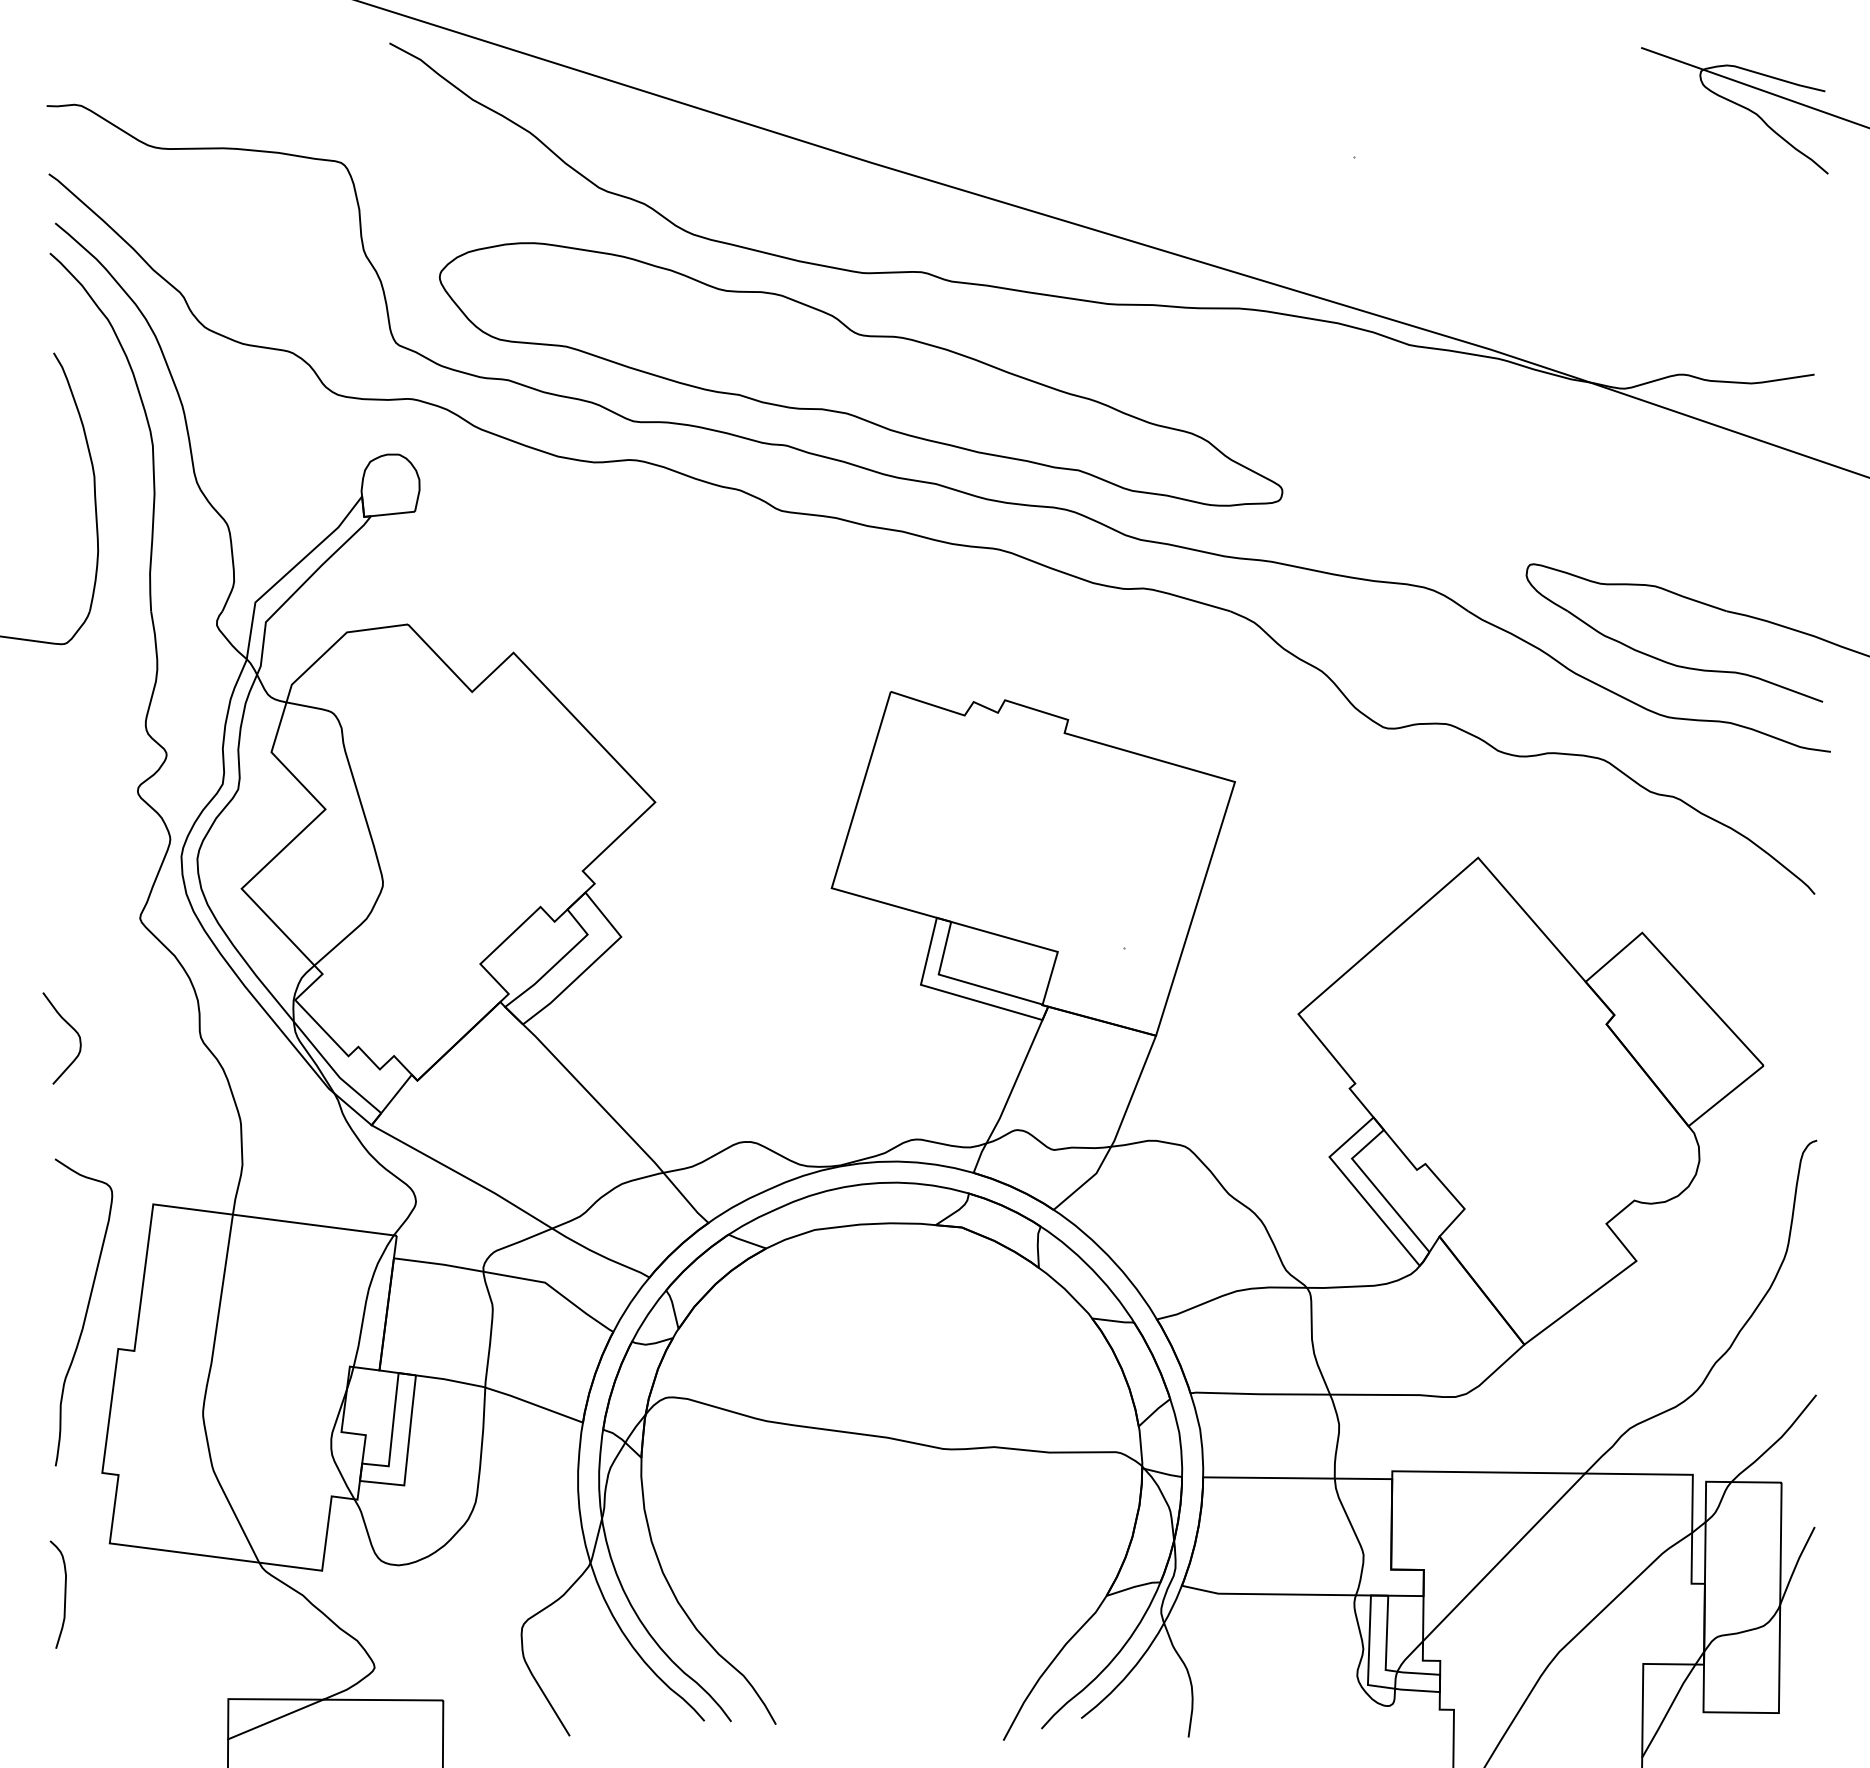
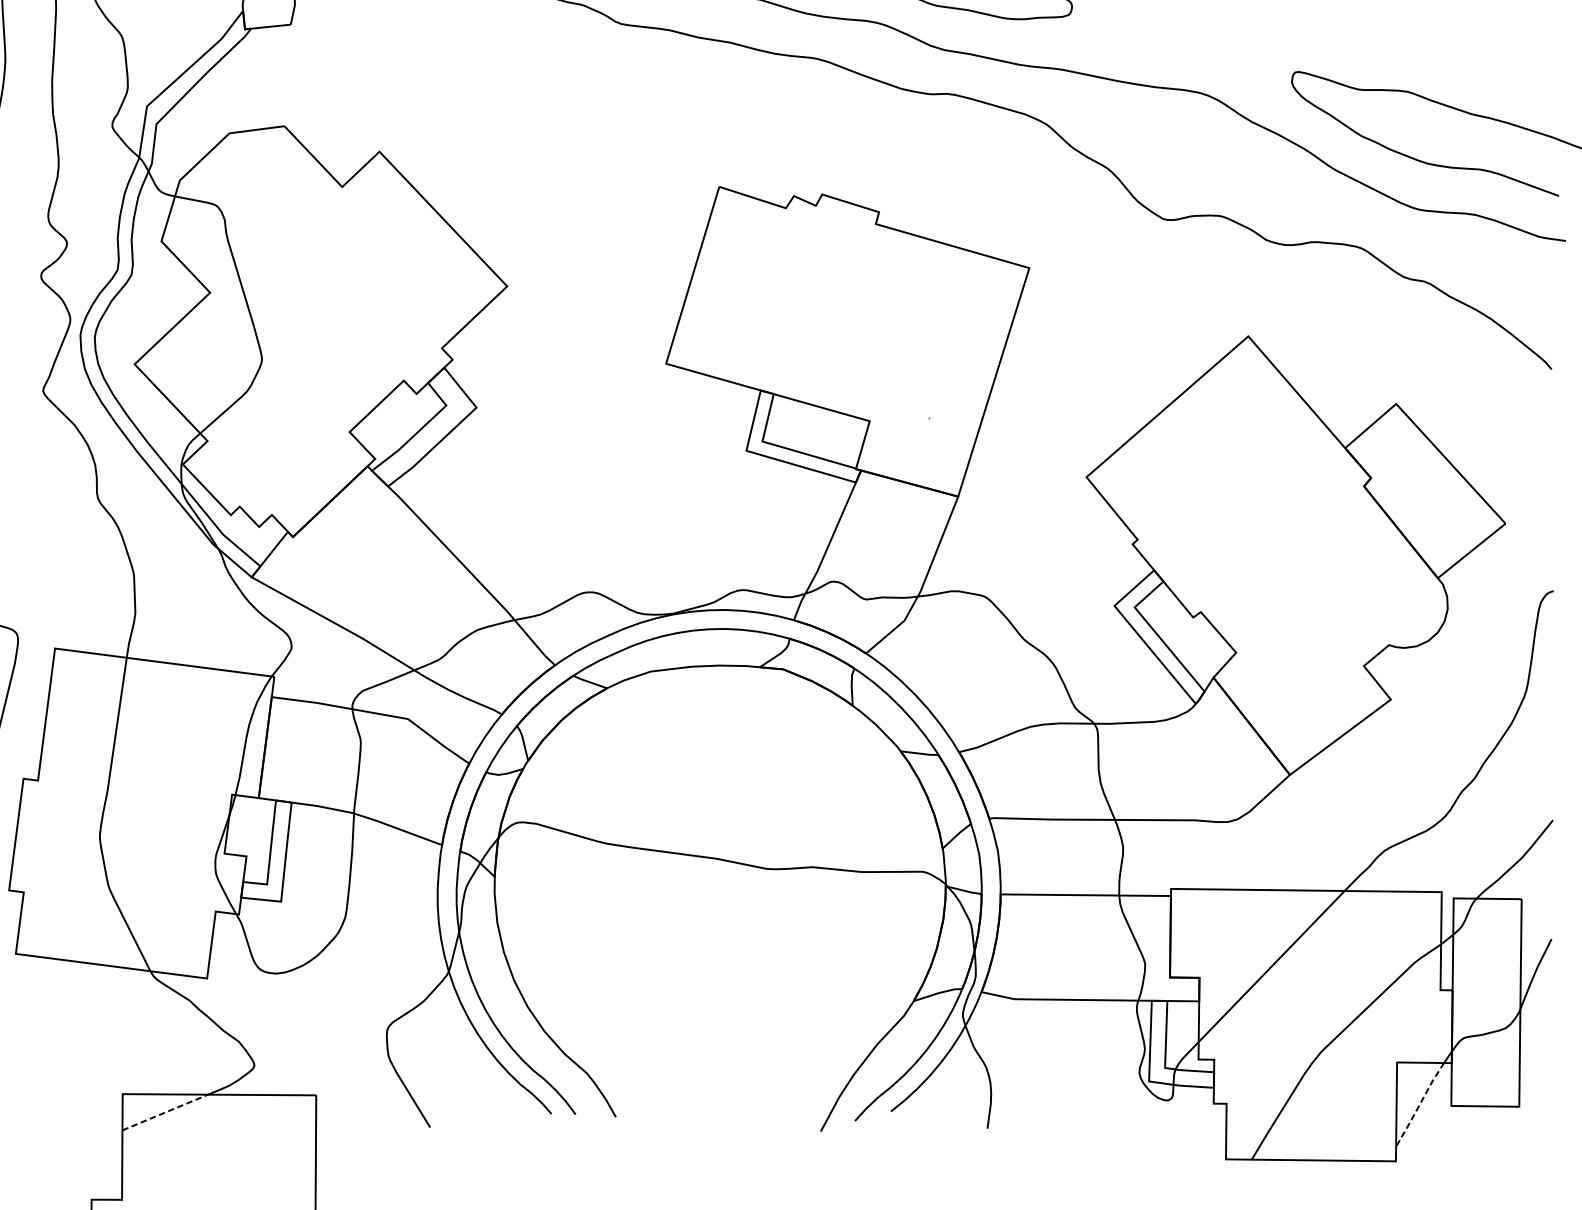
line: (1668, 1710) -> (1419, 1104), solid -> dashed
line: (275, 1719) -> (165, 1112), solid -> dashed

